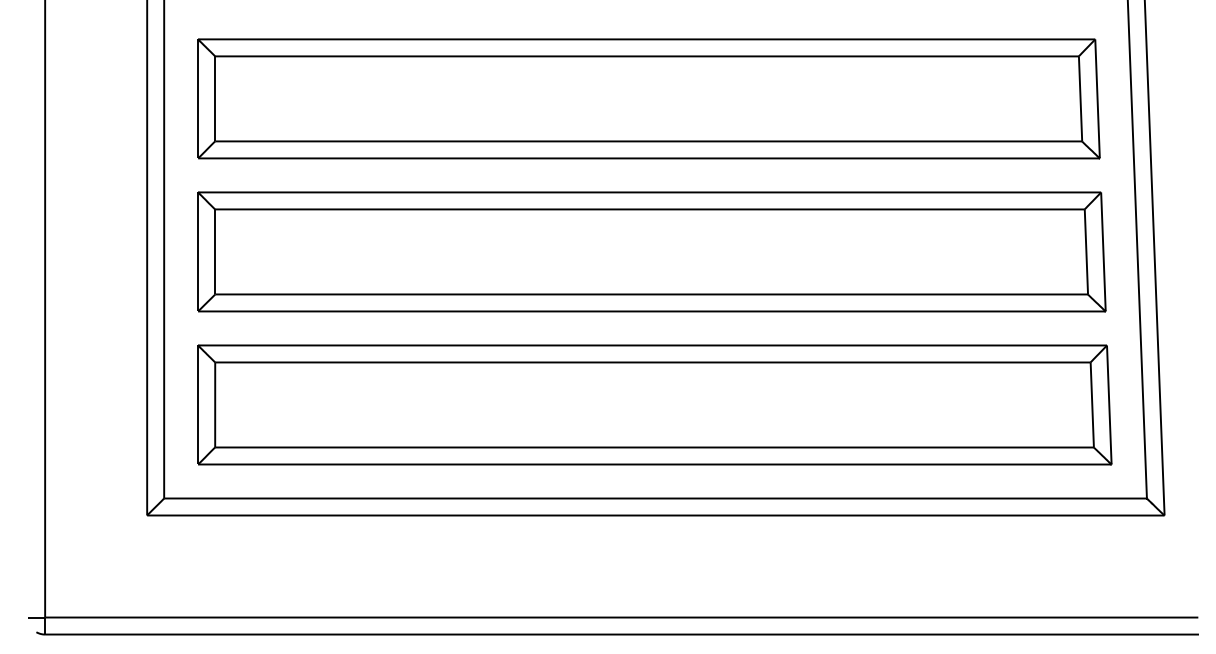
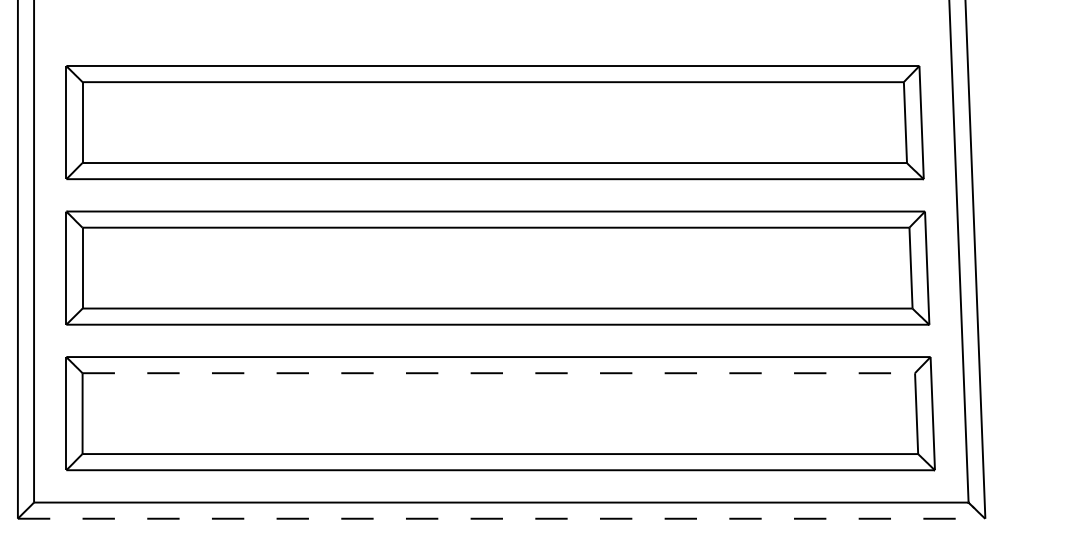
line: (652, 362) -> (498, 373), solid -> dashed
line: (655, 515) -> (501, 518), solid -> dashed

